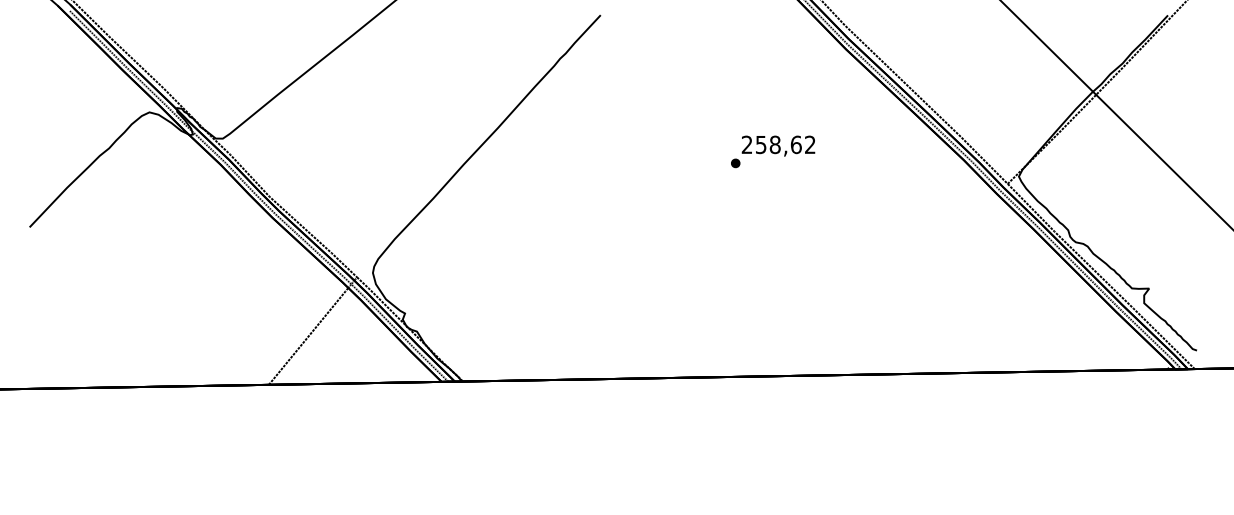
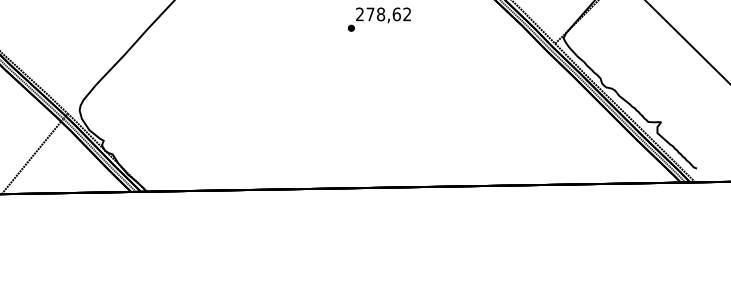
text: (761, 145) -> (370, 14), 258,62 -> 278,62

